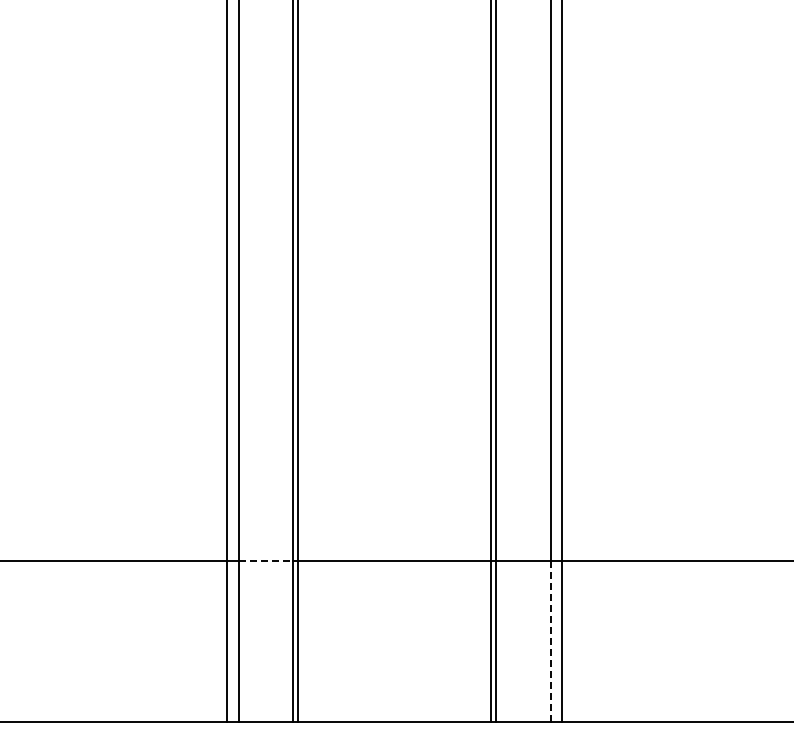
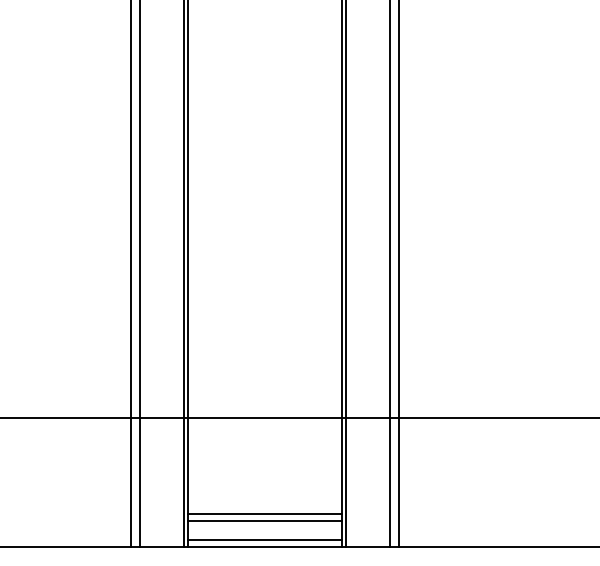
line: (266, 561) -> (162, 418), dashed -> solid
line: (550, 642) -> (389, 483), dashed -> solid
line: (394, 680) -> (264, 513), added
line: (394, 689) -> (264, 521), added
line: (394, 712) -> (264, 539), added

